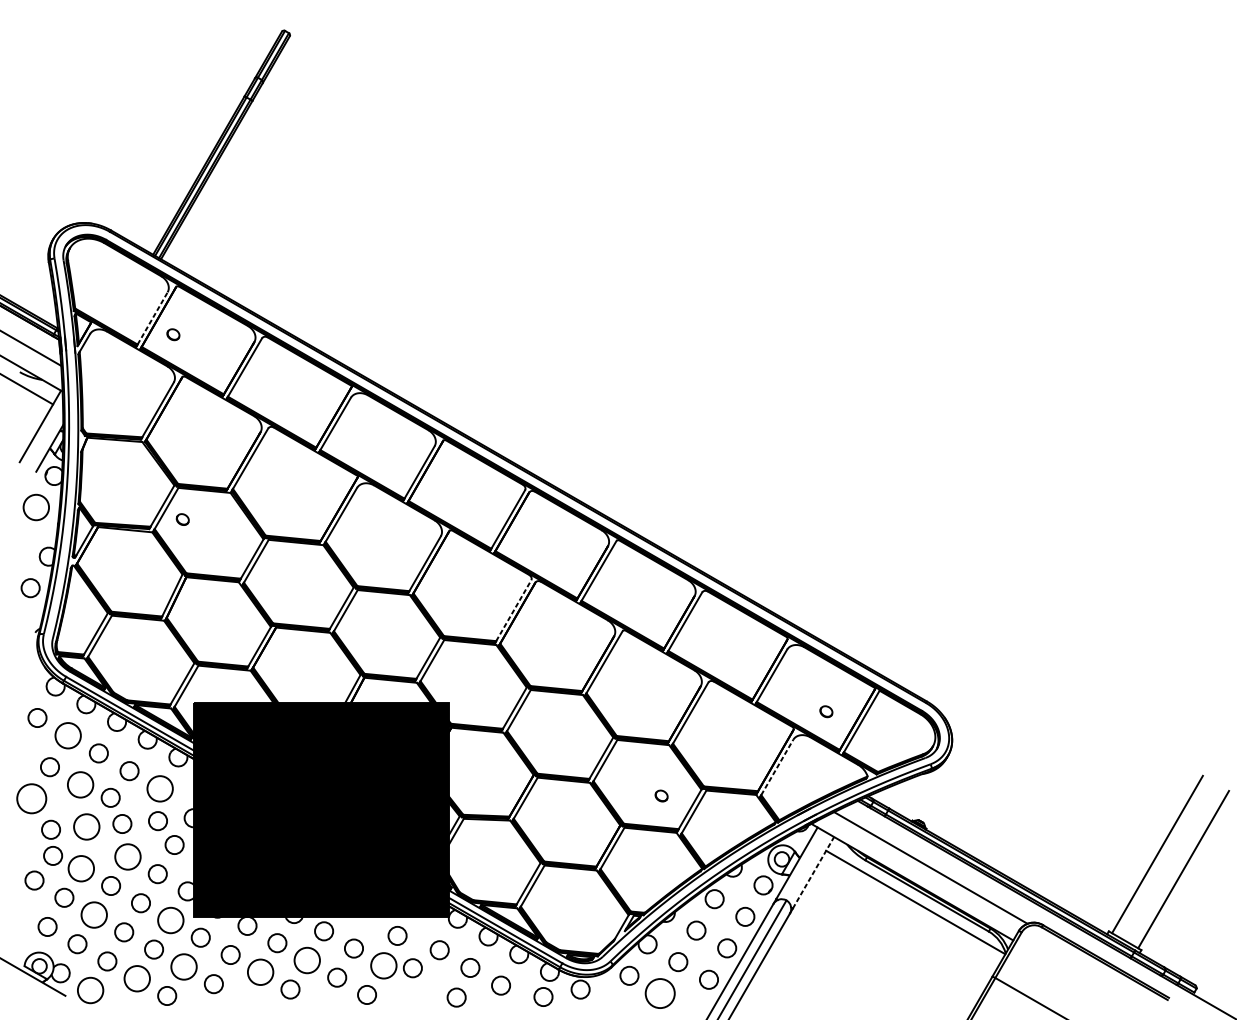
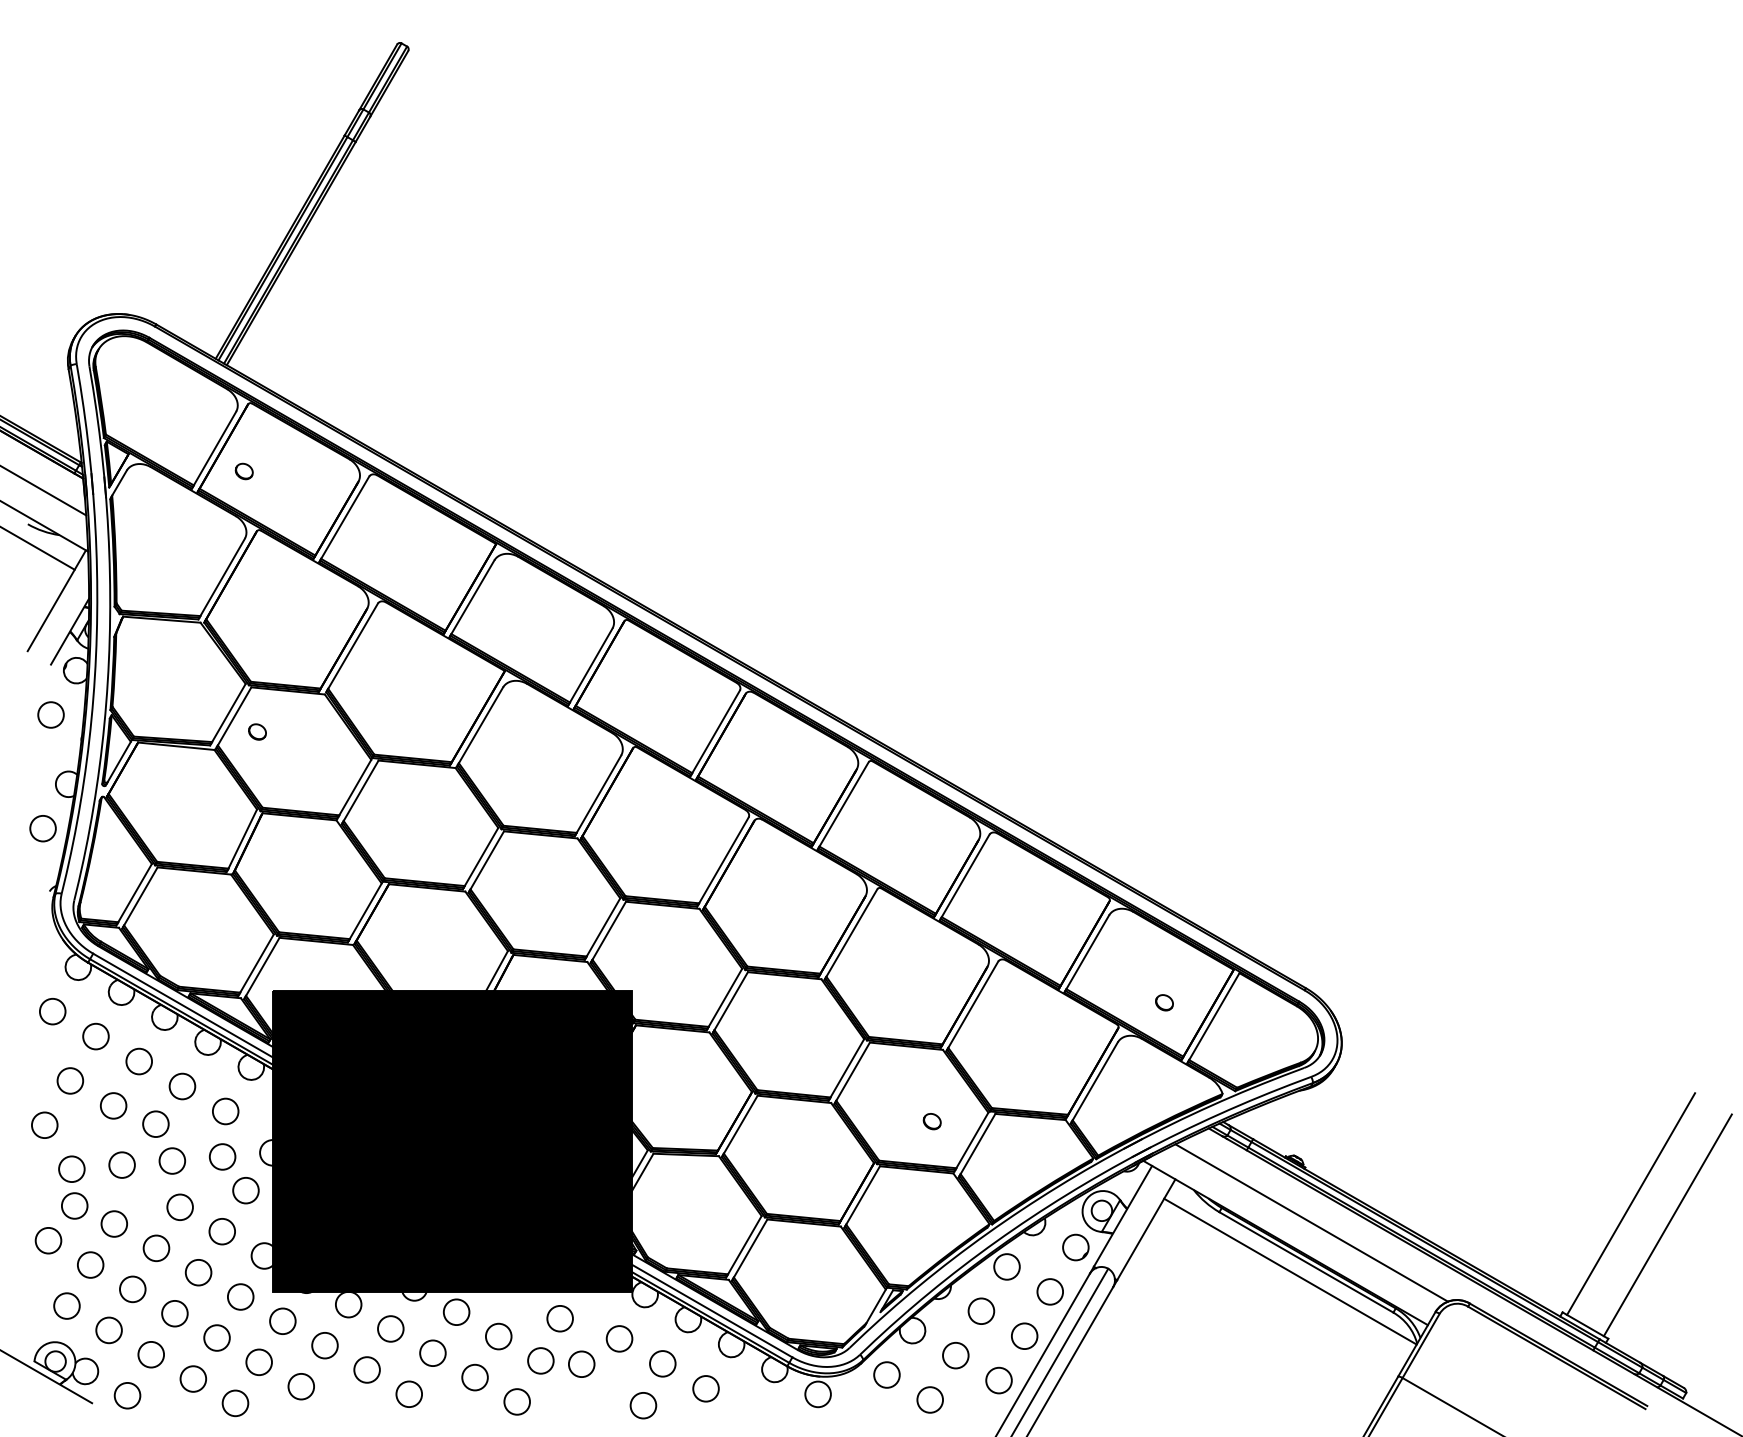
line: (153, 318) -> (215, 448), dashed -> solid
circle: (35, 507) -> (50, 714), size x0.71
line: (514, 610) -> (724, 860), dashed -> solid
circle: (67, 735) -> (95, 1036), size x0.71
line: (777, 766) -> (1095, 1080), dashed -> solid
circle: (80, 784) -> (113, 1105), size x0.71
circle: (160, 788) -> (225, 1111), size x0.71
circle: (31, 798) -> (44, 1124), size x0.62
circle: (86, 826) -> (121, 1164), size x0.71
circle: (127, 856) -> (179, 1206), size x0.71
circle: (80, 868) -> (113, 1223), size x0.71
line: (813, 872) -> (1146, 1229), dashed -> solid
circle: (94, 915) -> (132, 1289), size x0.71
circle: (170, 920) -> (240, 1296), size x0.71
circle: (306, 959) -> (432, 1352), size x0.71
circle: (383, 965) -> (540, 1360), size x0.71
circle: (183, 966) -> (258, 1361), size x0.71
circle: (260, 971) -> (366, 1369), size x0.71
circle: (137, 978) -> (193, 1378), size x0.71
circle: (90, 990) -> (127, 1395), size x0.71
circle: (659, 993) -> (929, 1399), size x0.62
circle: (543, 996) -> (765, 1404), removed

